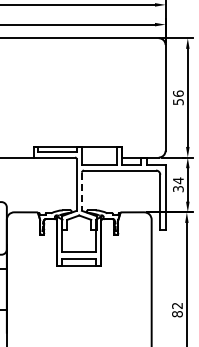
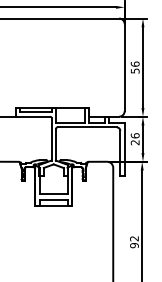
text: (178, 184) -> (135, 138), 34 -> 26
line: (81, 192) -> (55, 145), dashed -> solid
text: (177, 314) -> (134, 245), 82 -> 92

